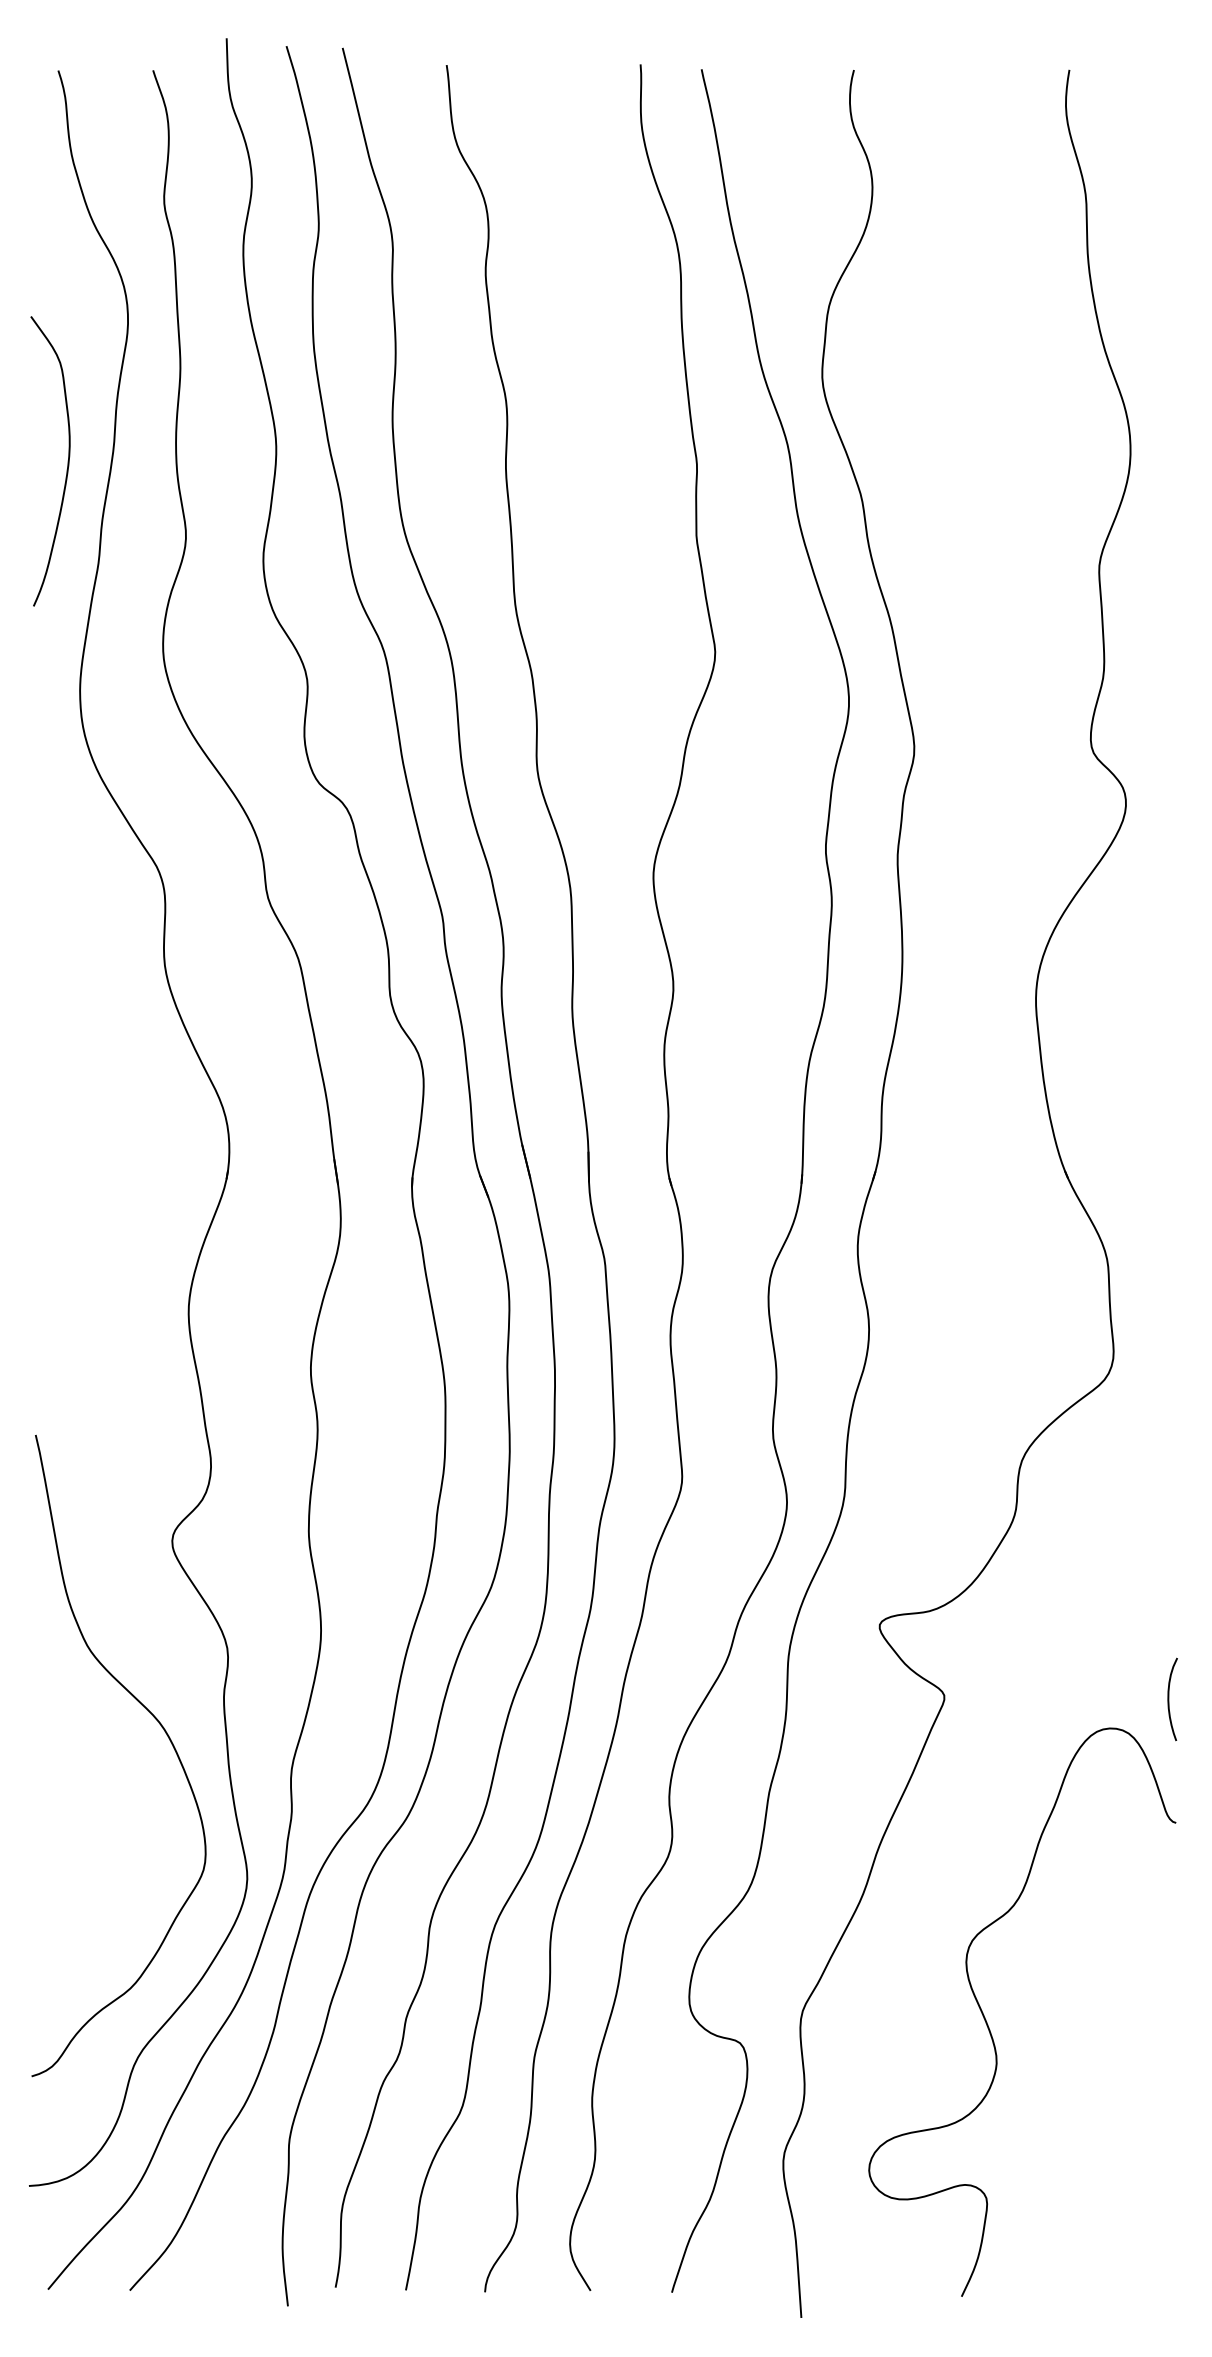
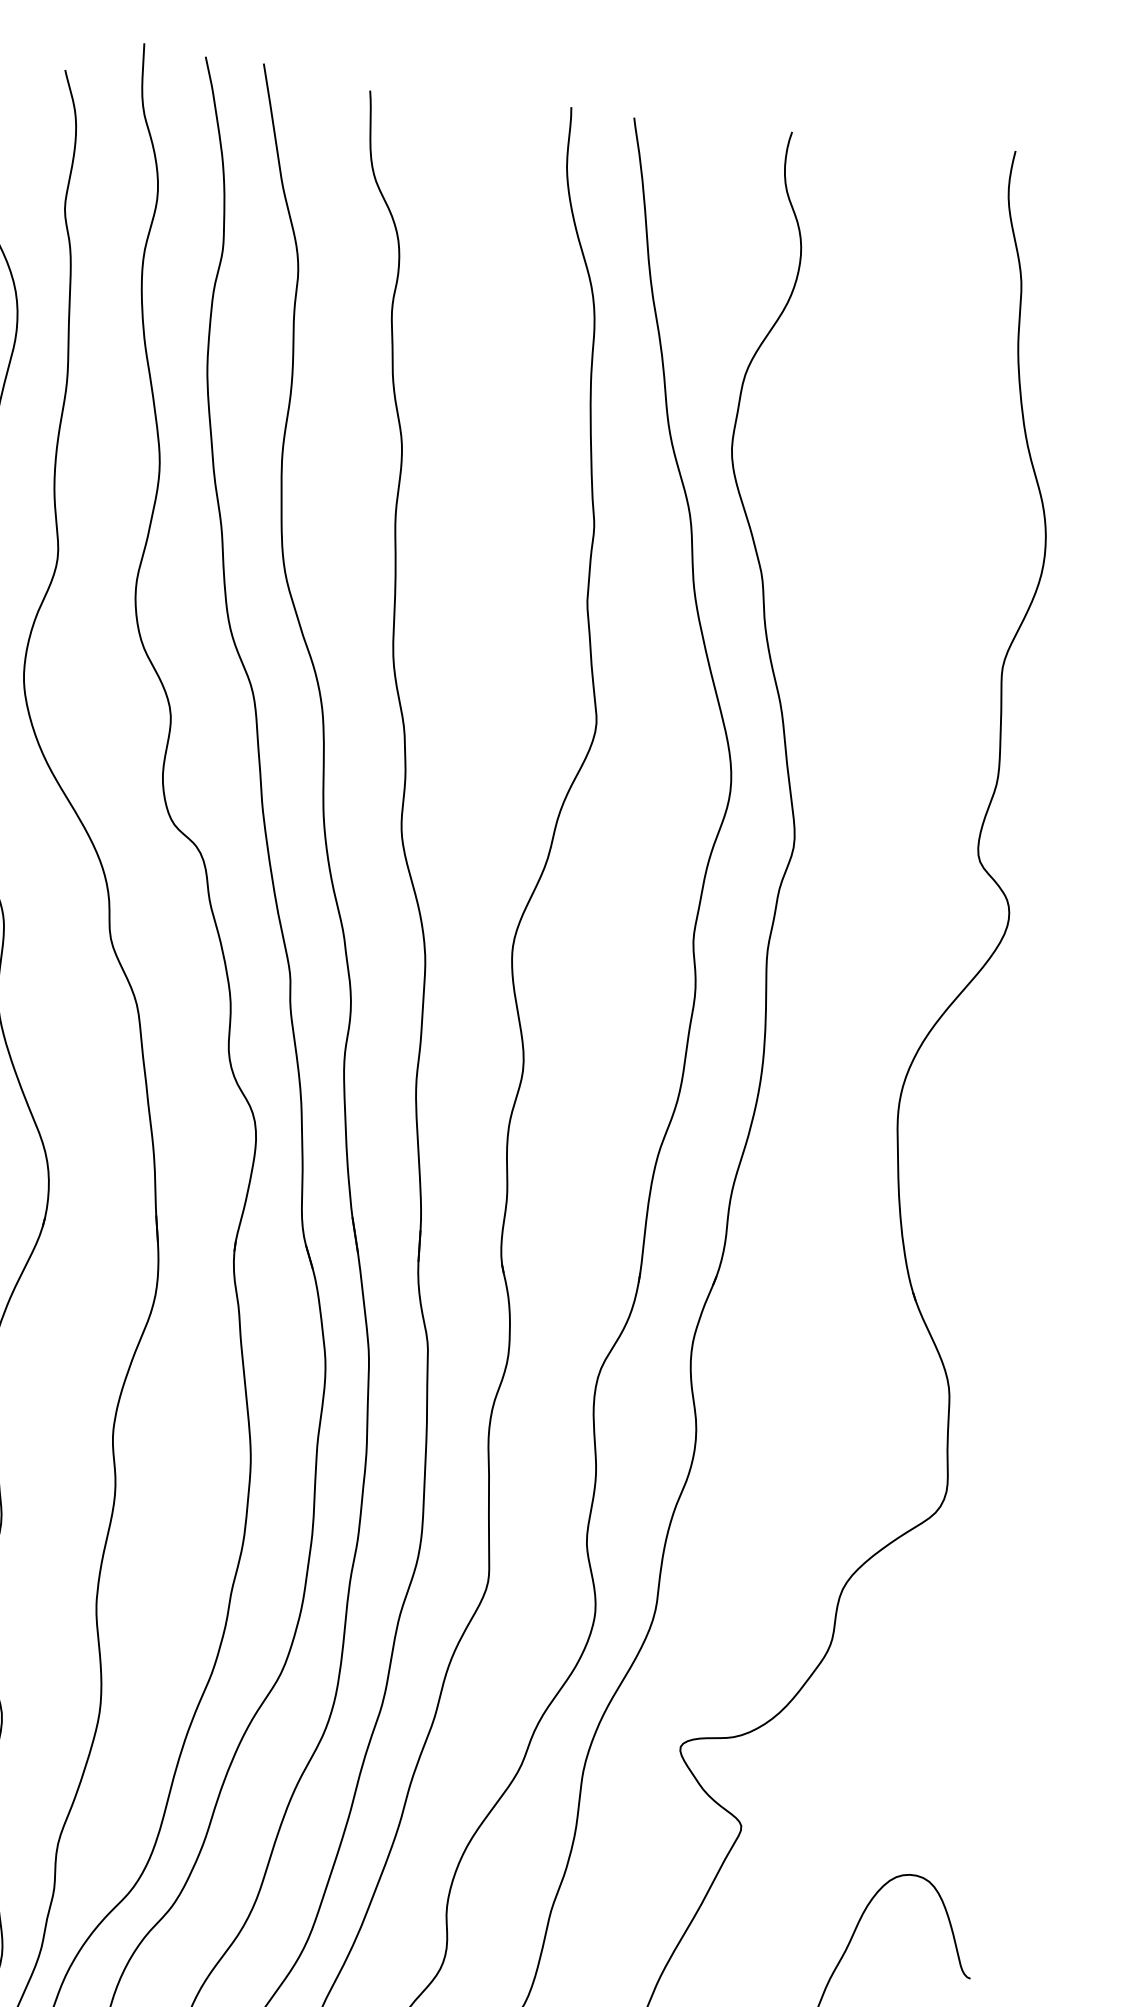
curve: (1169, 1699) -> (974, 1850), removed

